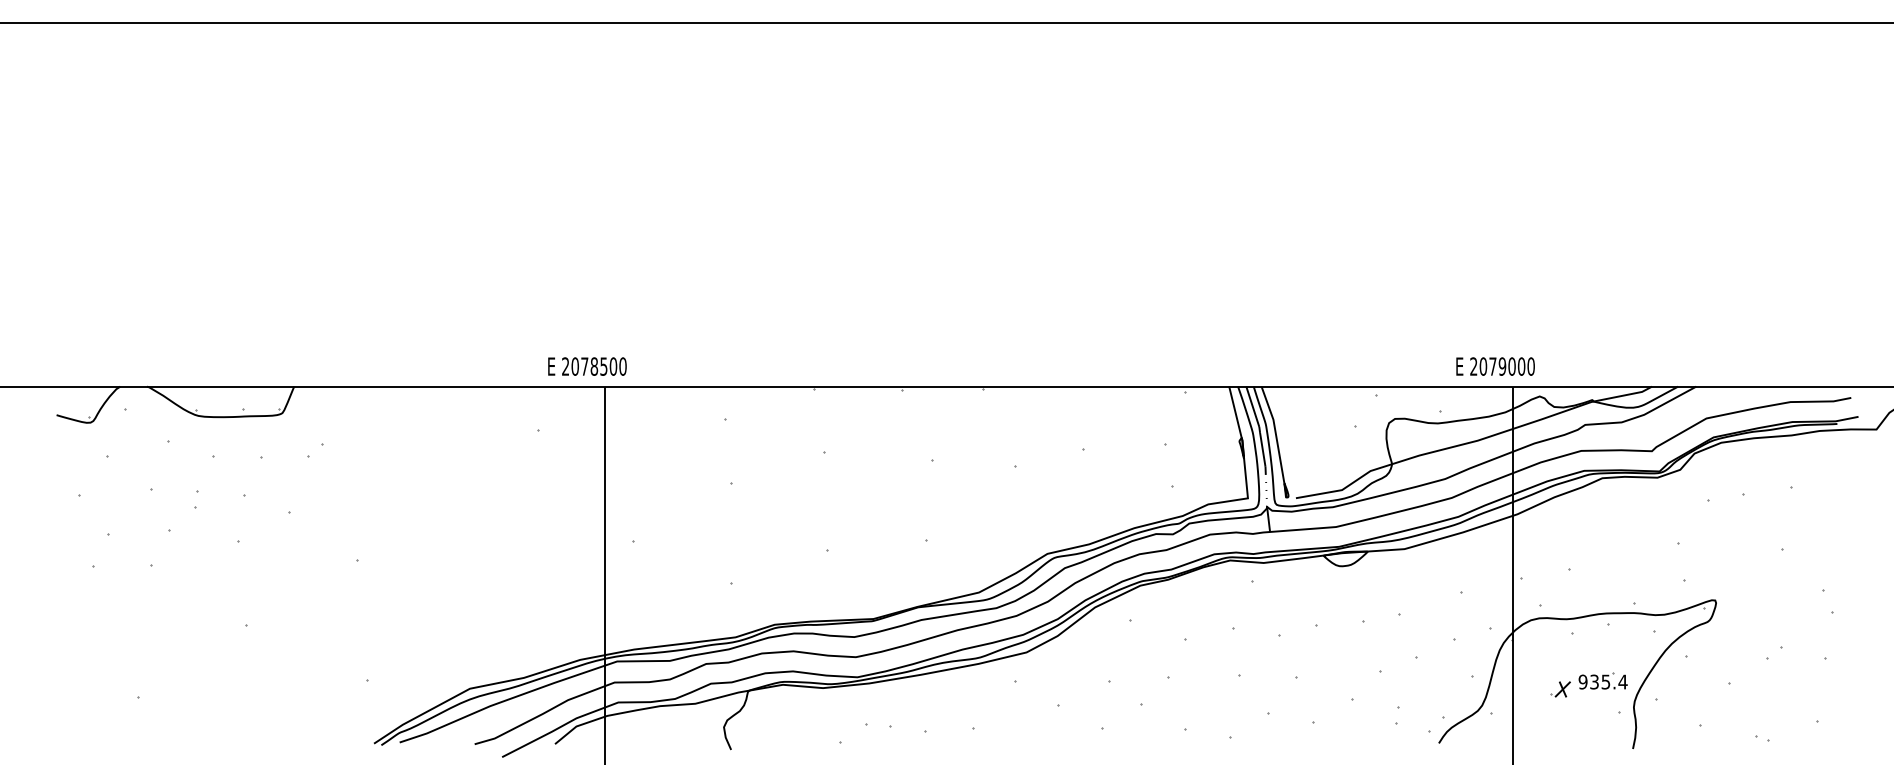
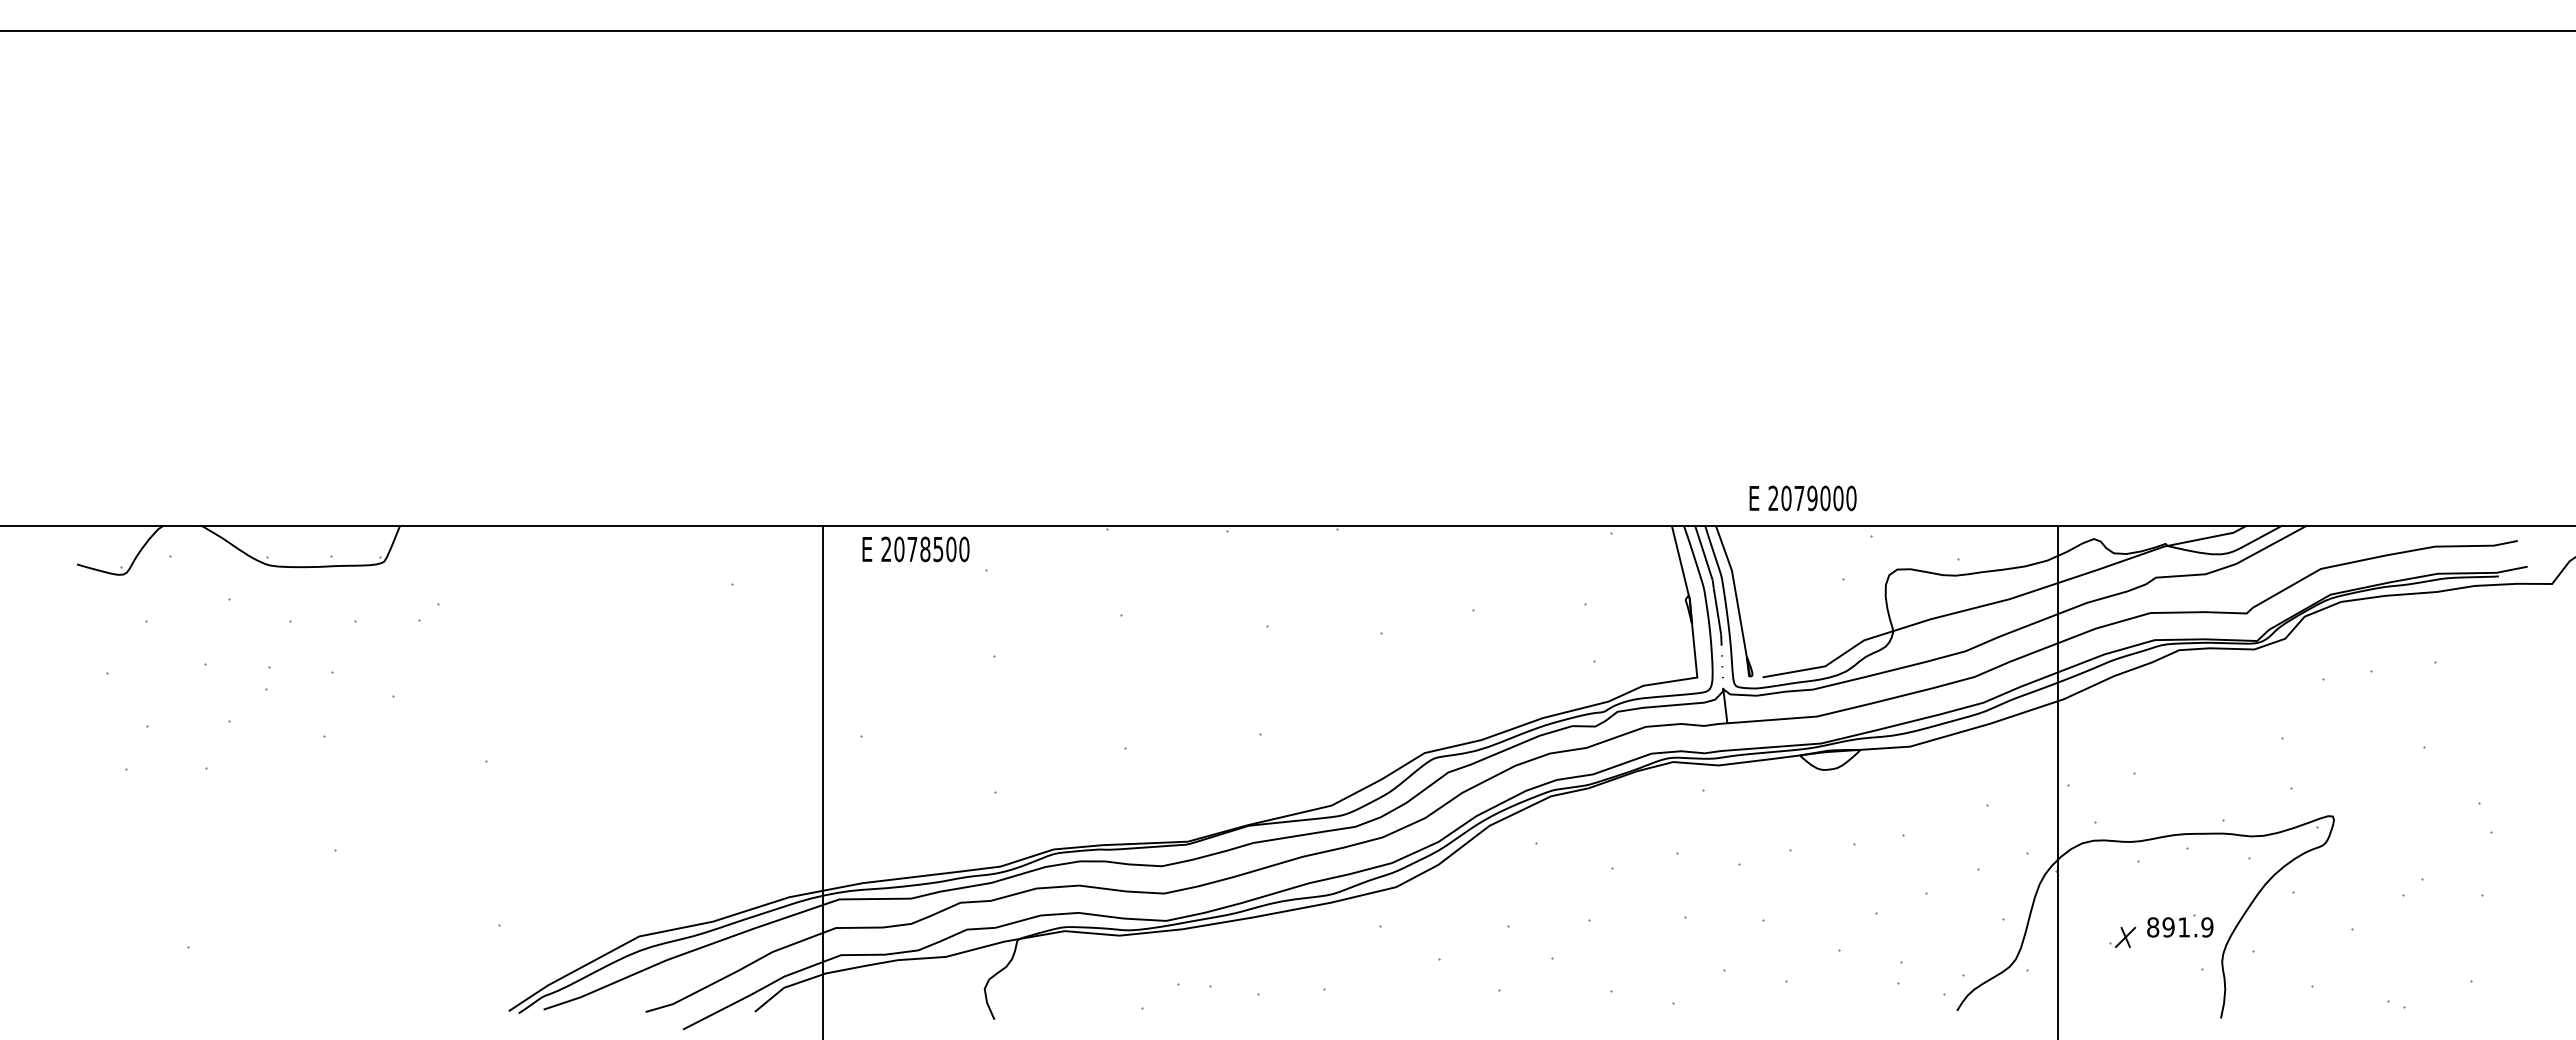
text: (587, 366) -> (915, 549), moved
text: (1495, 366) -> (1802, 498), moved
text: (1603, 682) -> (2180, 927), 935.4 -> 891.9

